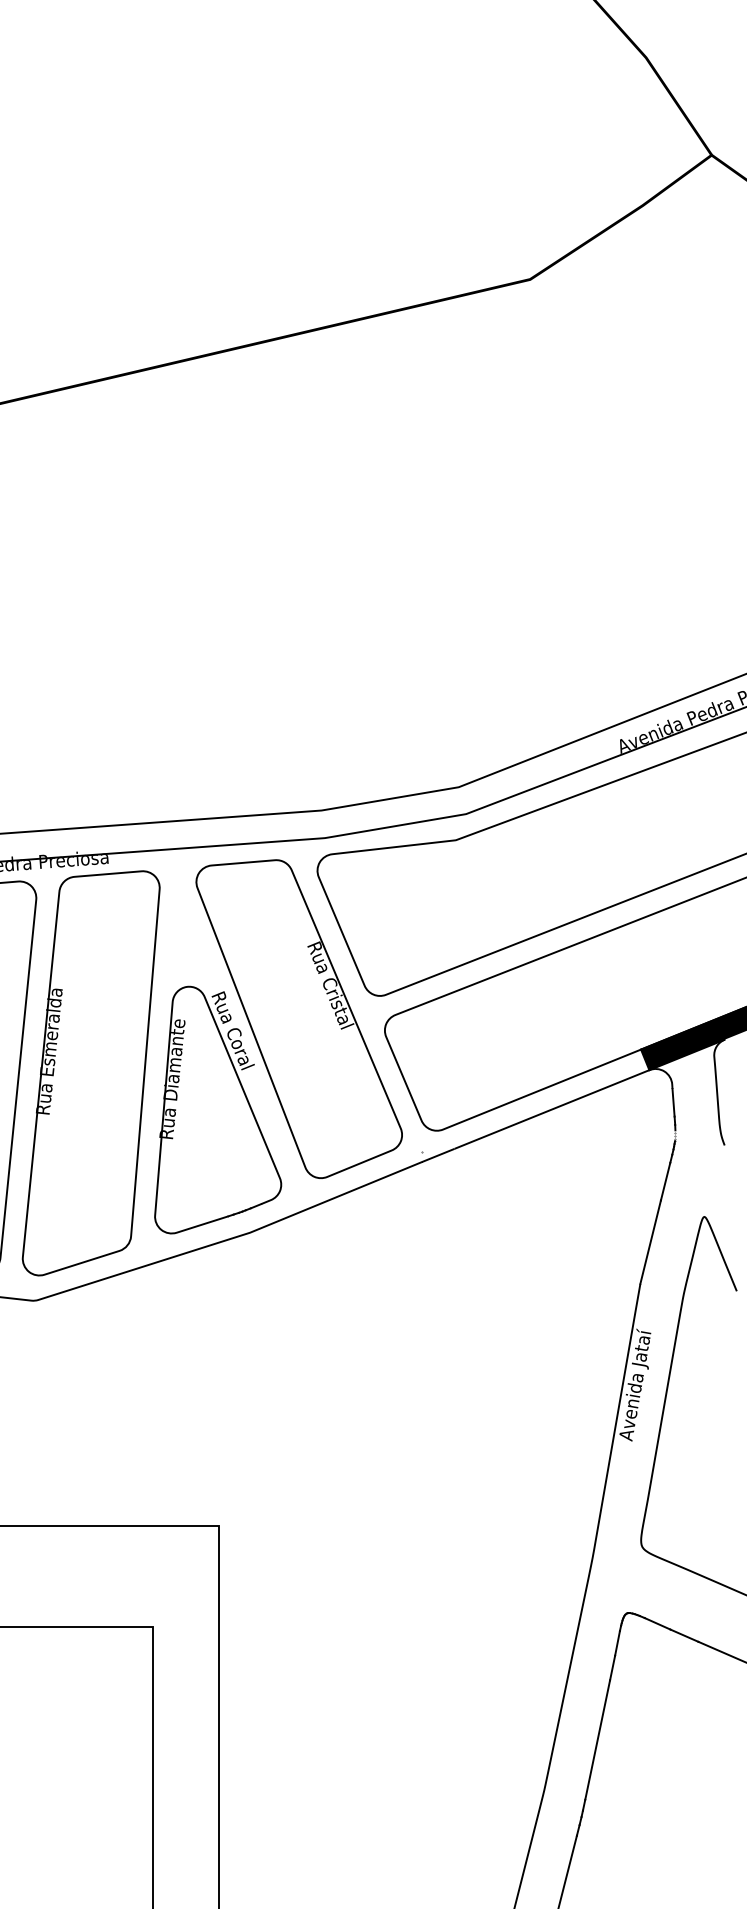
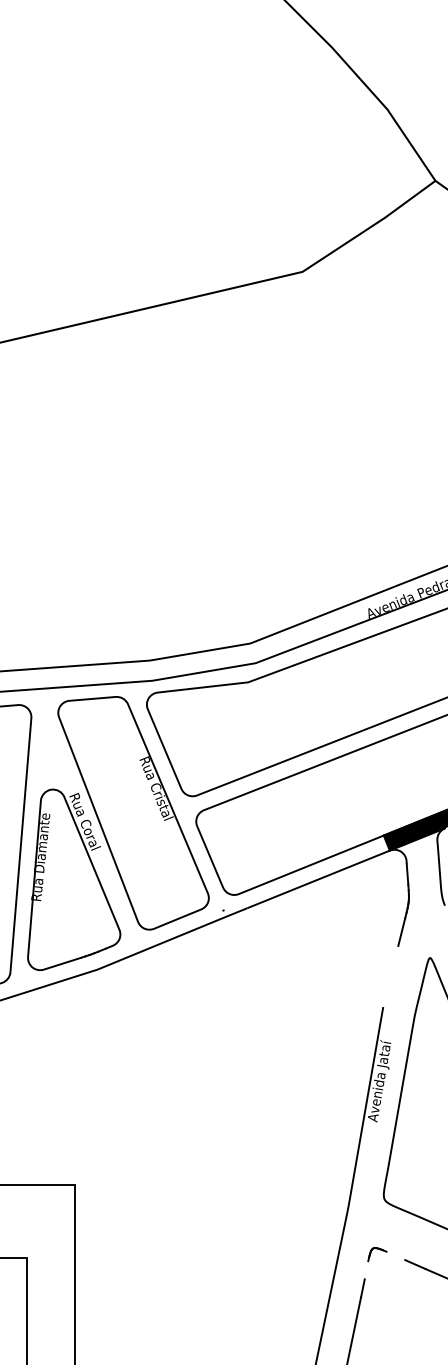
line: (650, 1241) -> (390, 976), removed
line: (657, 1623) -> (395, 1255), removed
line: (617, 1642) -> (366, 1269), removed

